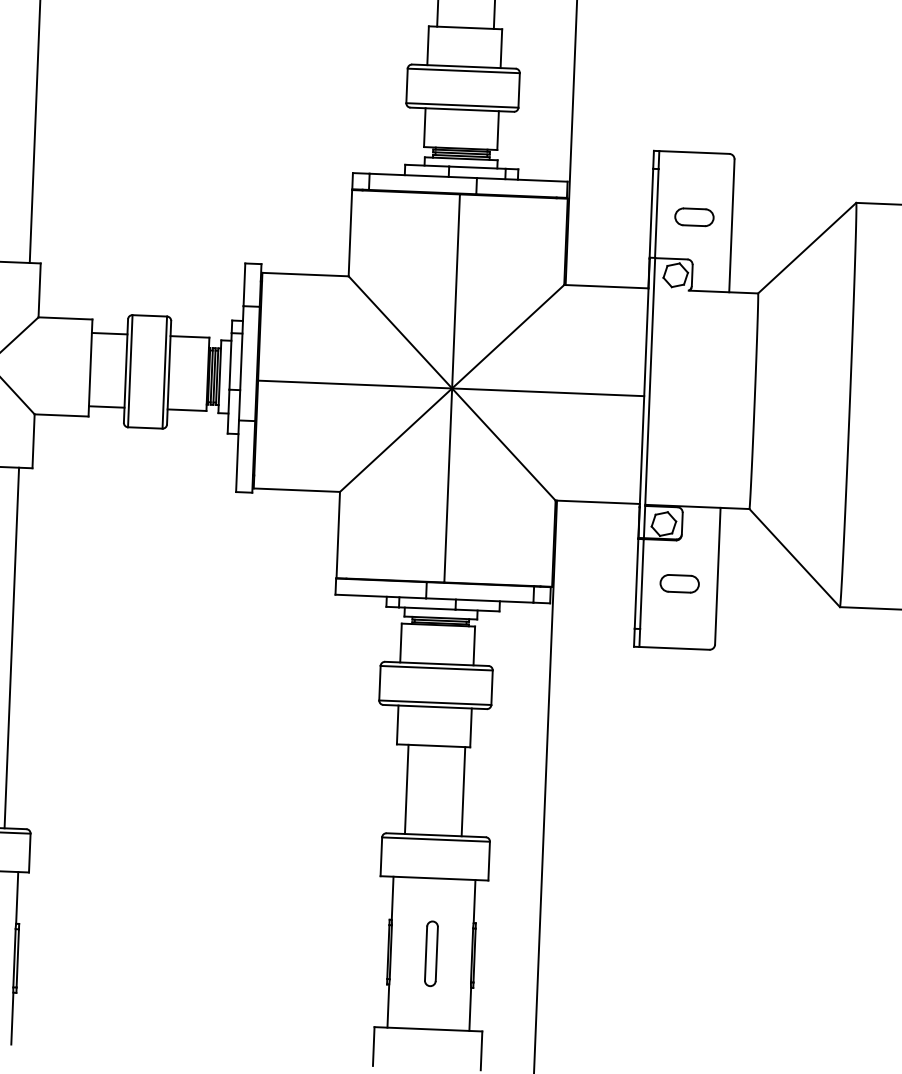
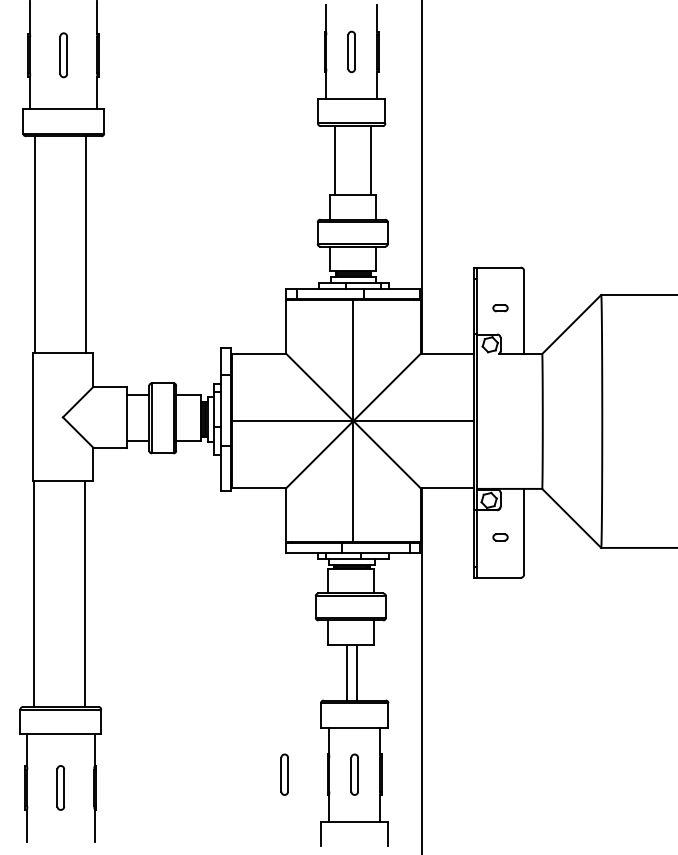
part: (694, 218) -> (500, 308), size x0.6
part: (679, 584) -> (500, 537), size x0.6
line: (407, 789) -> (357, 672), moved
line: (463, 791) -> (346, 672), moved
part: (319, 948) -> (284, 774), added

